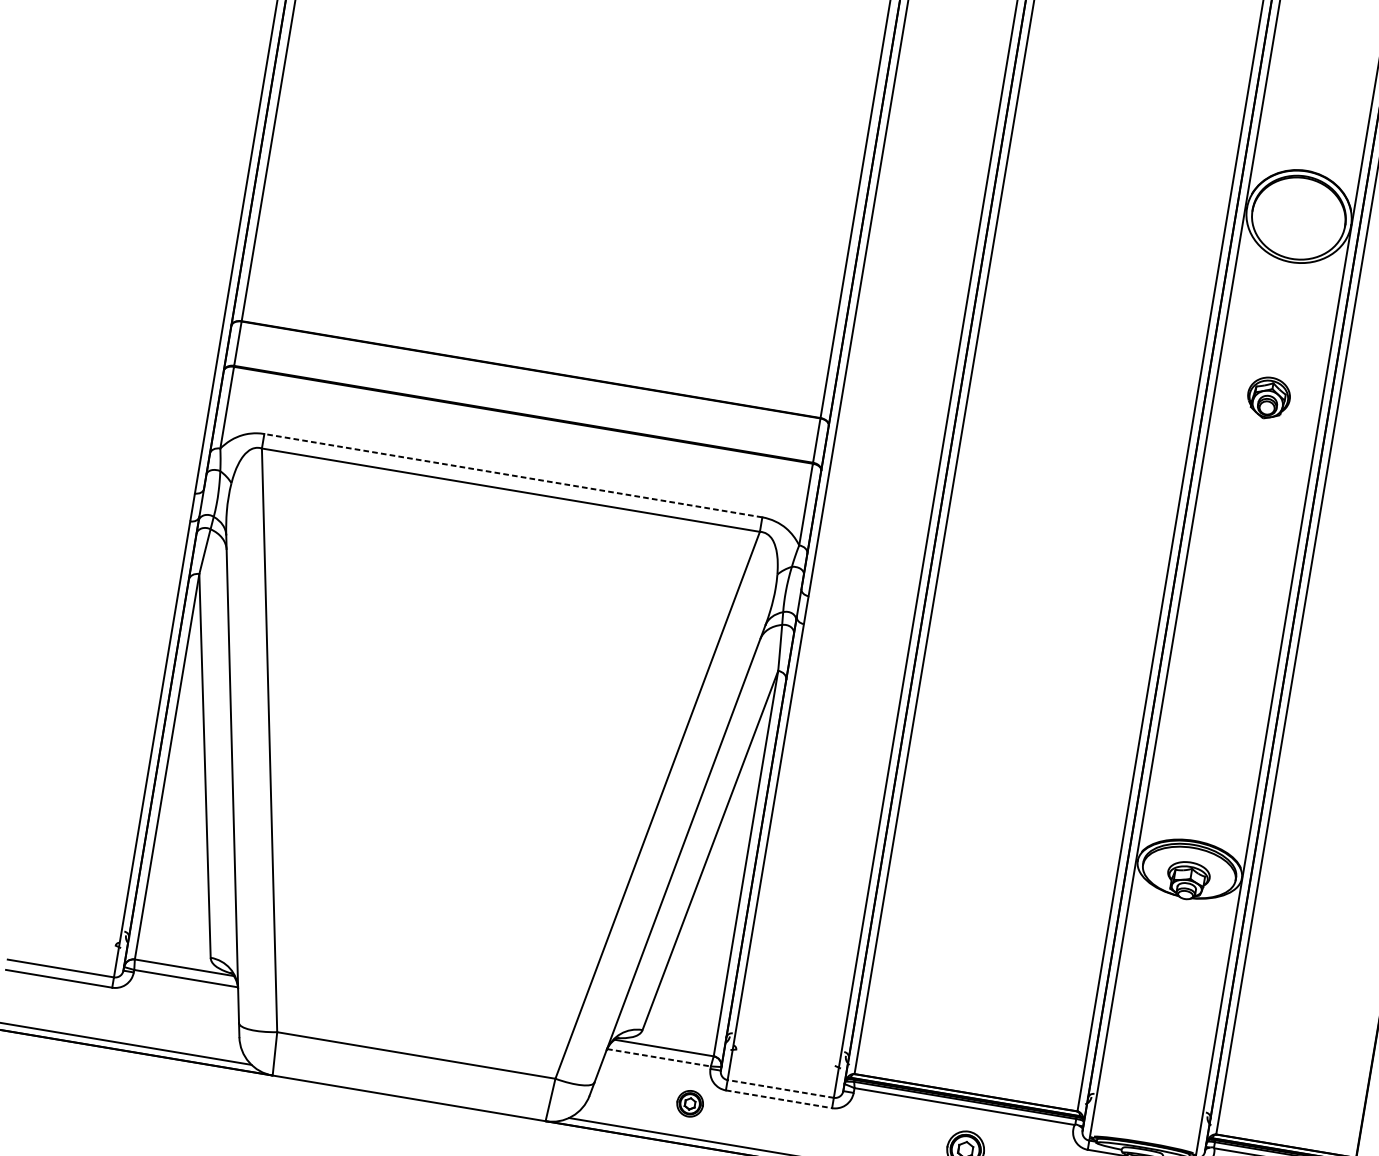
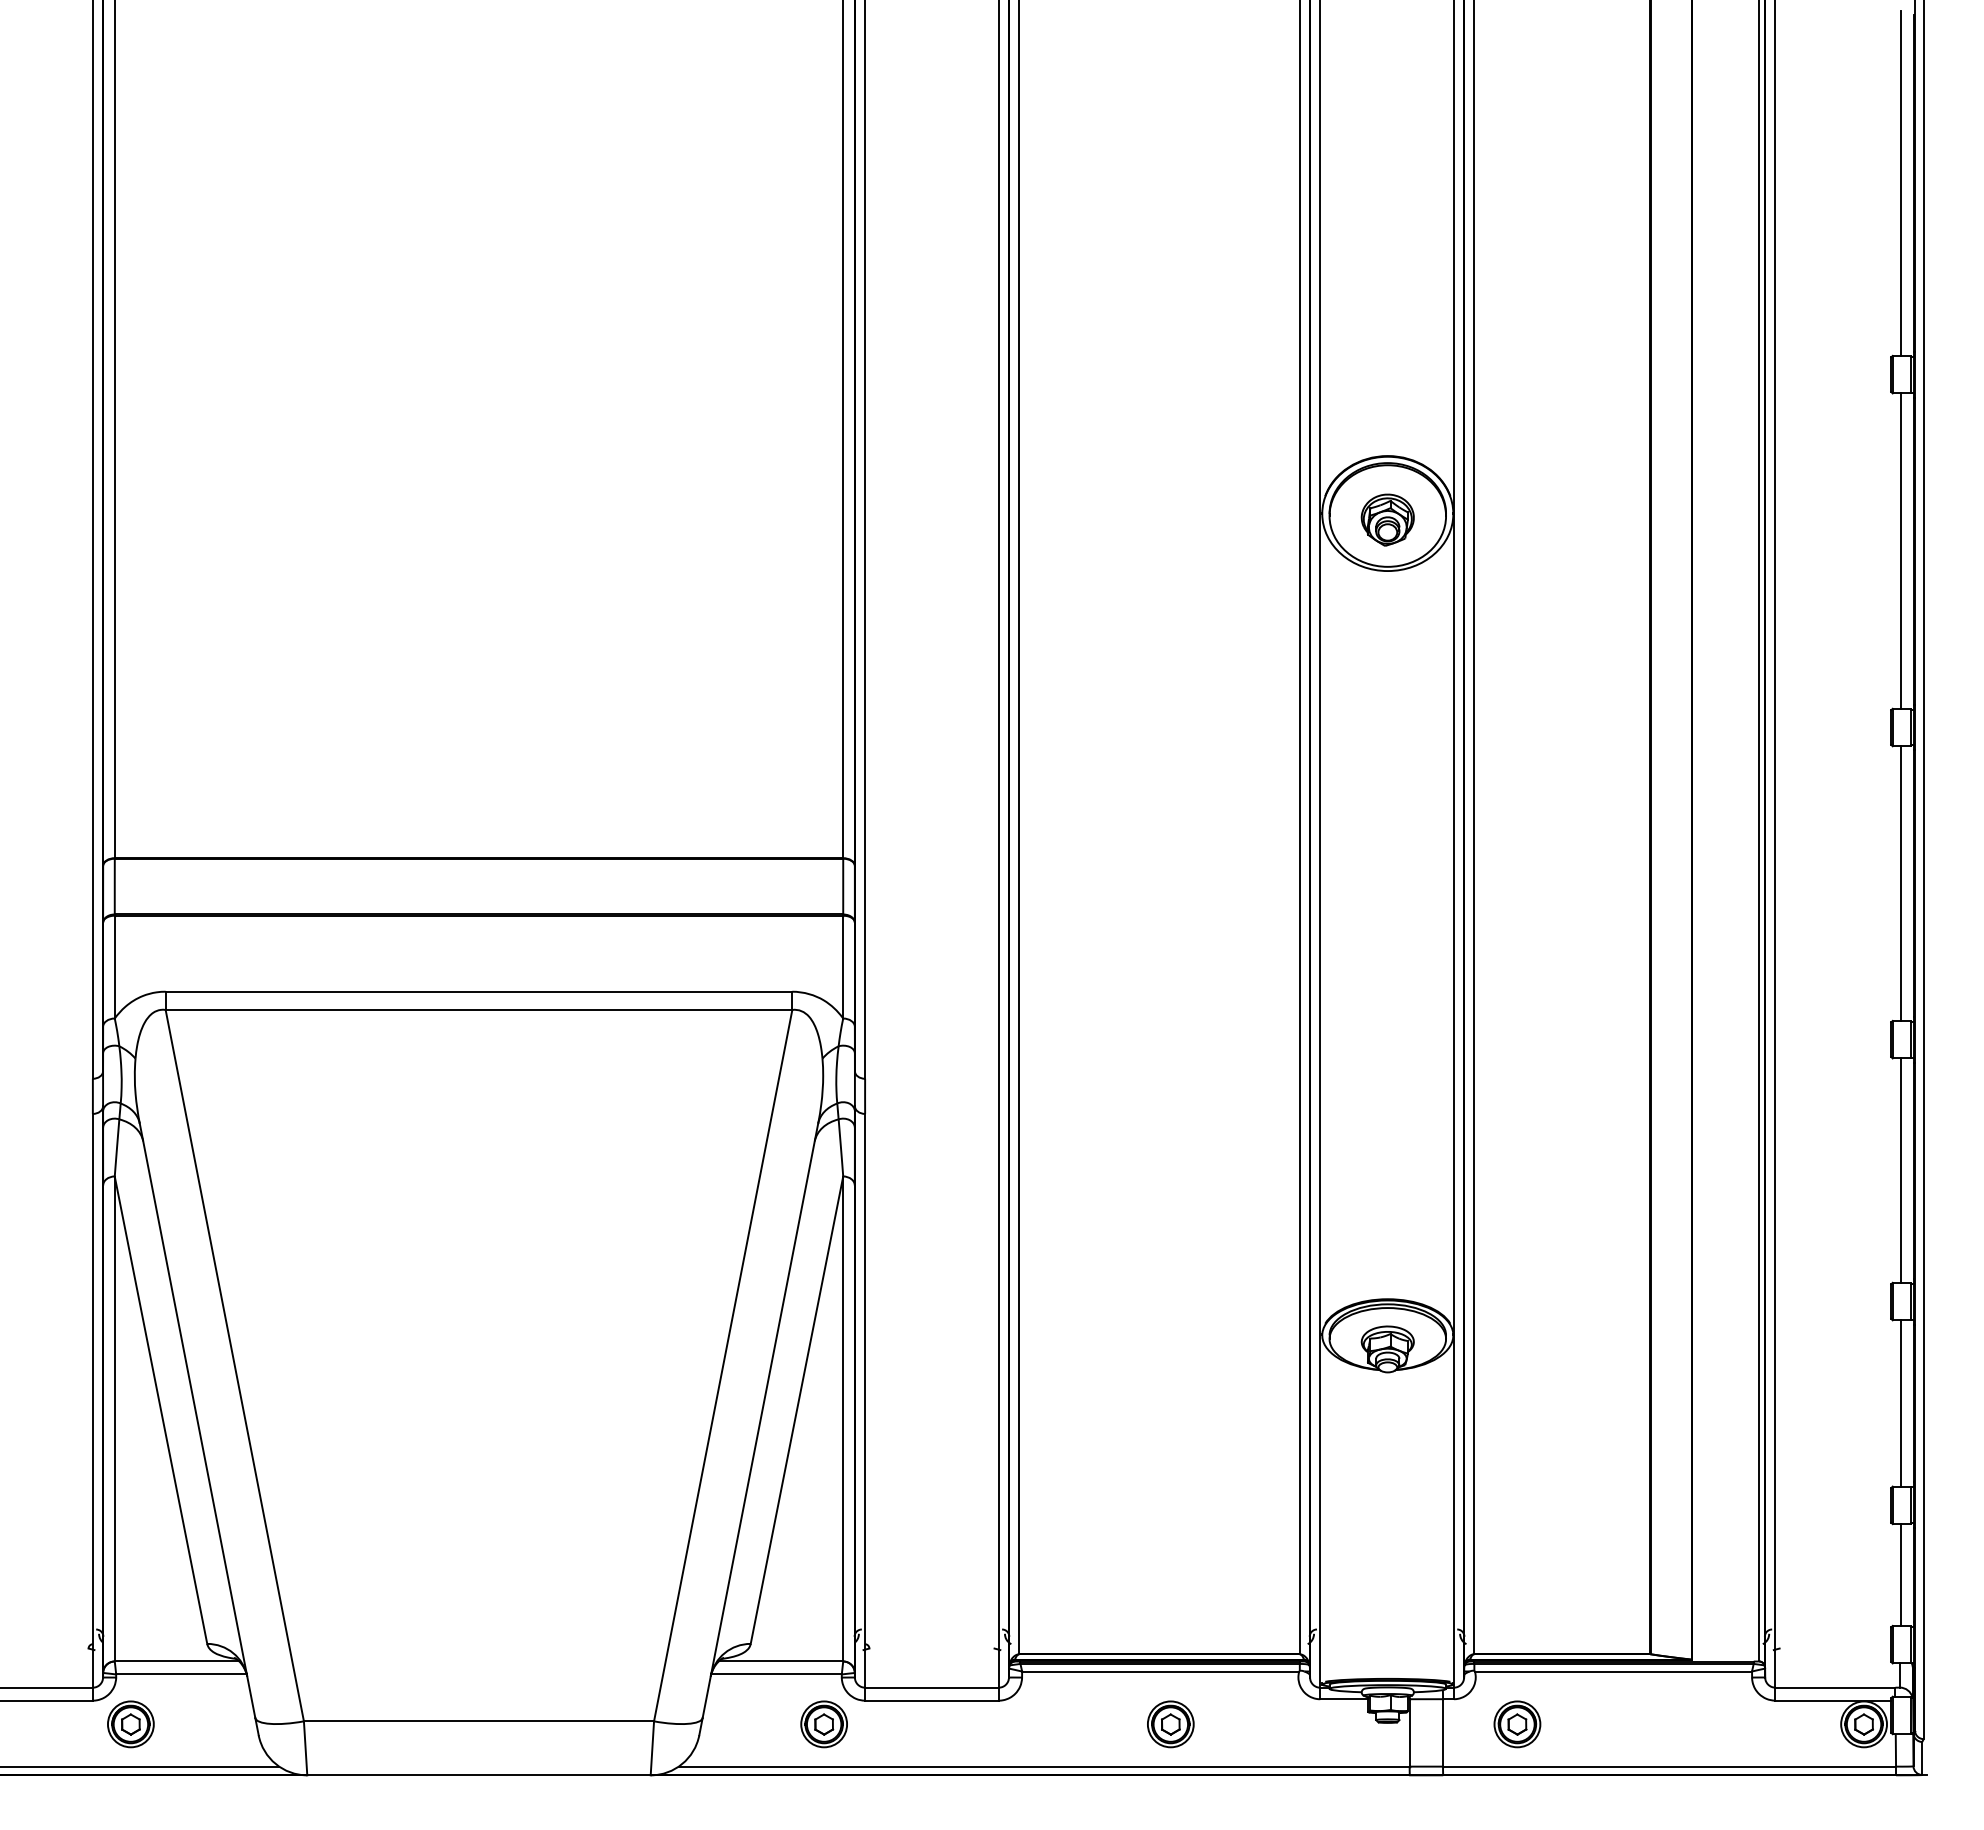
part: (1268, 397) -> (1387, 519), moved
line: (512, 475) -> (478, 991), dashed -> solid
part: (138, 1011) -> (130, 1724), added
line: (659, 1057) -> (777, 1674), dashed -> solid
line: (780, 1088) -> (931, 1687), dashed -> solid
line: (778, 1099) -> (931, 1700), dashed -> solid
part: (689, 1103) -> (823, 1724), size x1.43

